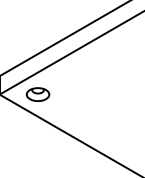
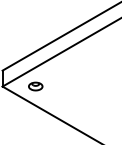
part: (37, 94) -> (35, 86), size x0.7

